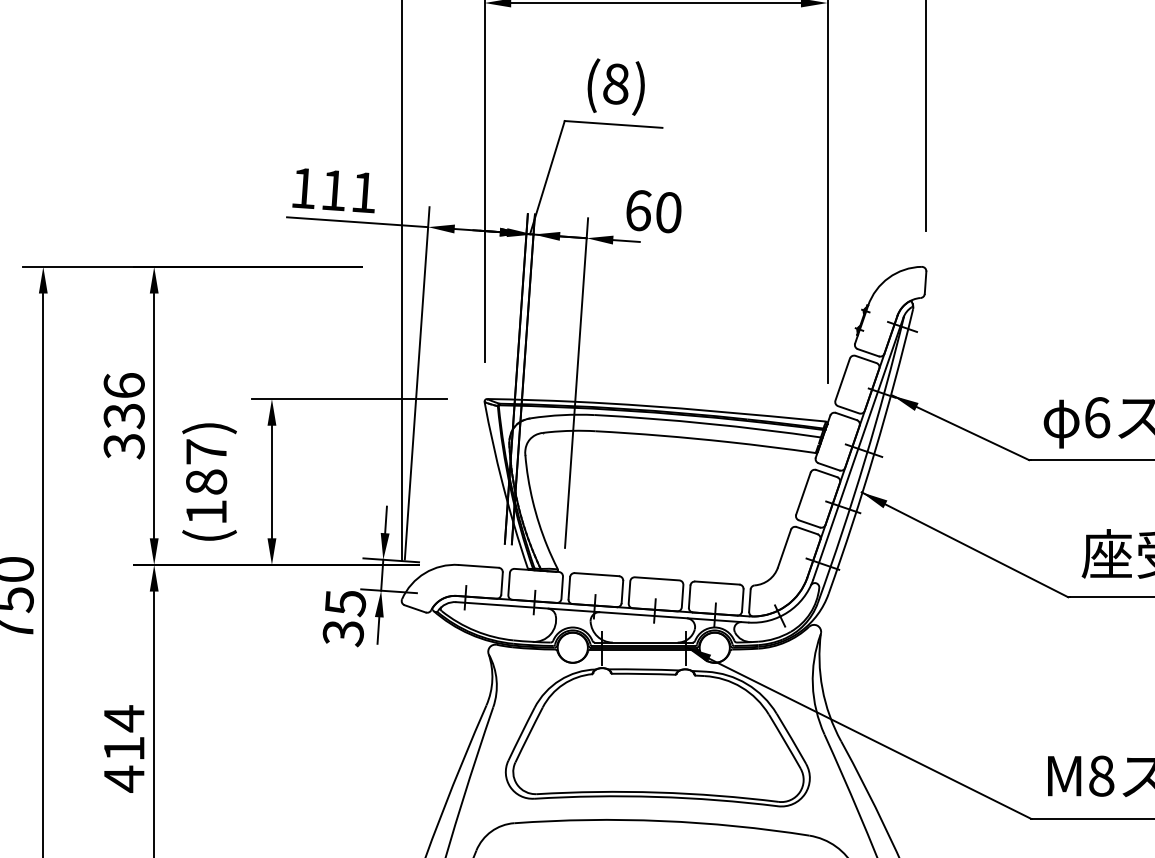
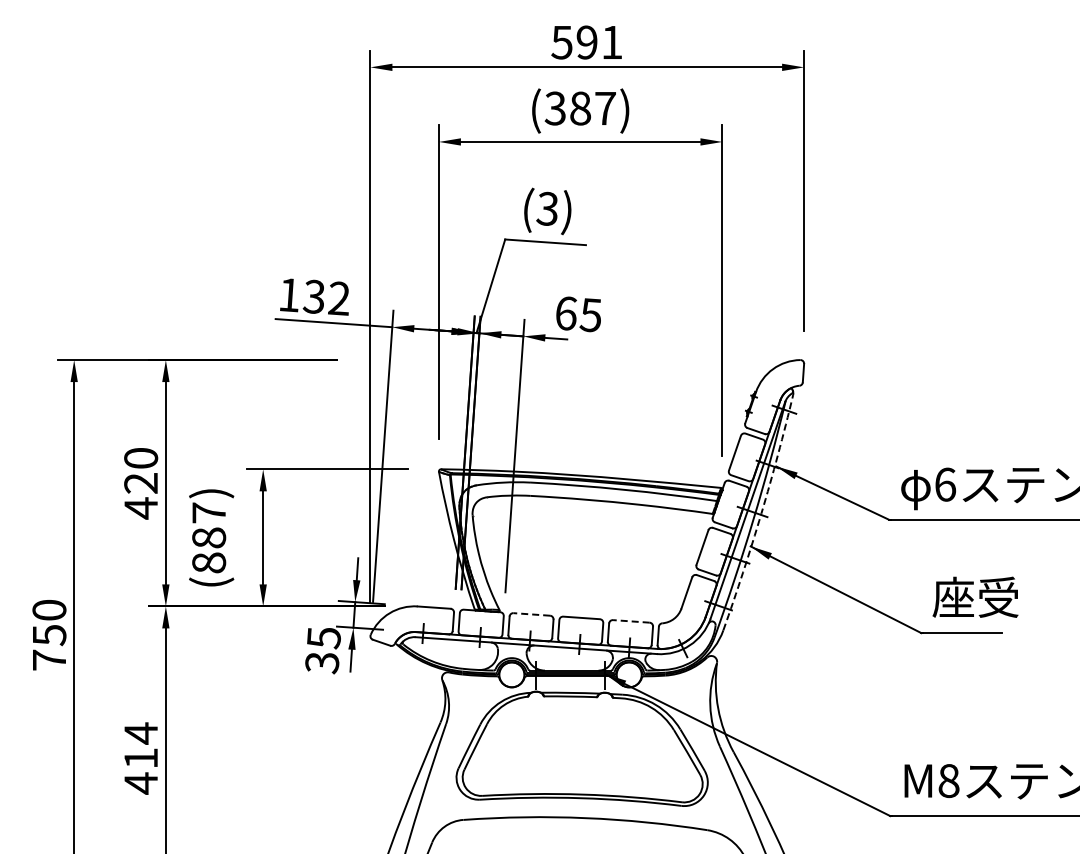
text: (614, 83) -> (546, 208), (8) -> (3)
text: (347, 191) -> (325, 297), 111 -> 132
text: (667, 212) -> (590, 315), 60 -> 65
text: (124, 416) -> (141, 483), 336 -> 420
arc: (874, 452) -> (761, 513), solid -> dashed
text: (206, 511) -> (209, 562), (187) -> (887)
line: (596, 574) -> (531, 614), solid -> dashed
line: (716, 583) -> (630, 621), solid -> dashed

